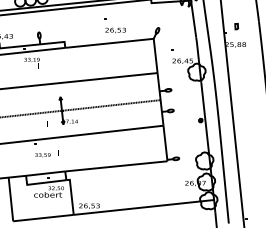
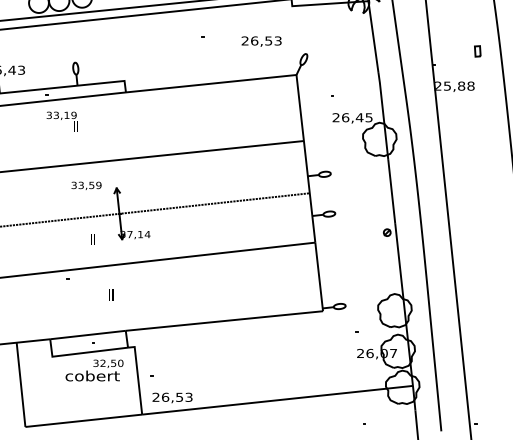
part: (236, 26) -> (477, 51), moved
text: (115, 30) -> (261, 41), moved
text: (42, 155) -> (85, 186), moved

